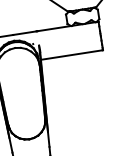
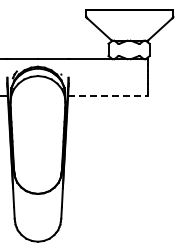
line: (71, 54) -> (107, 95), solid -> dashed

